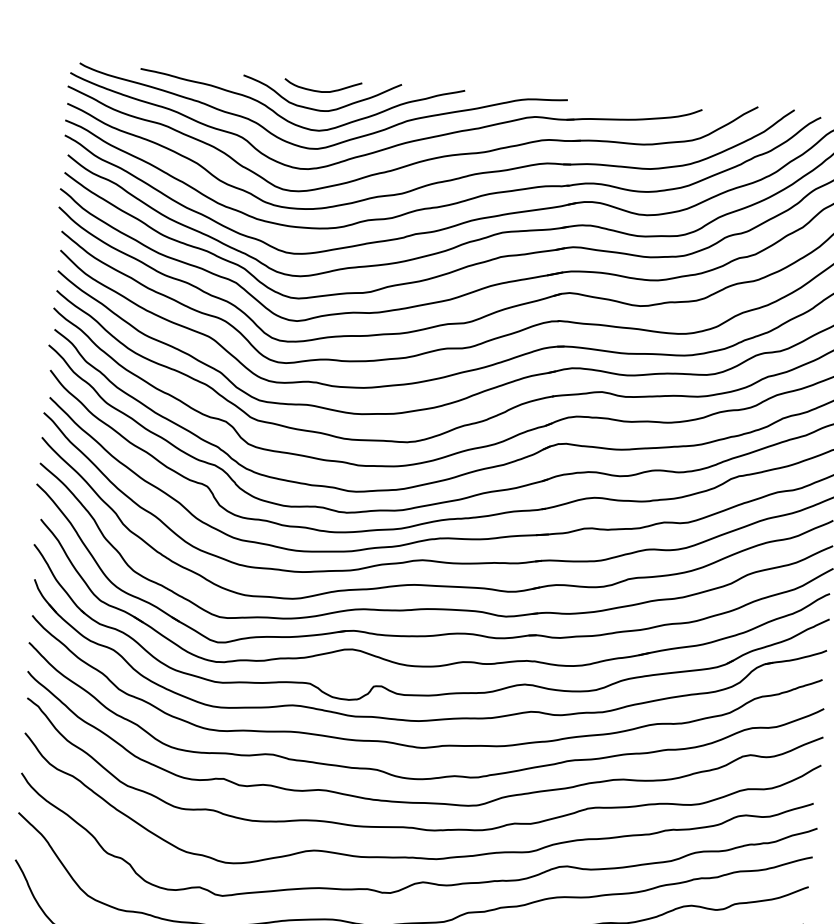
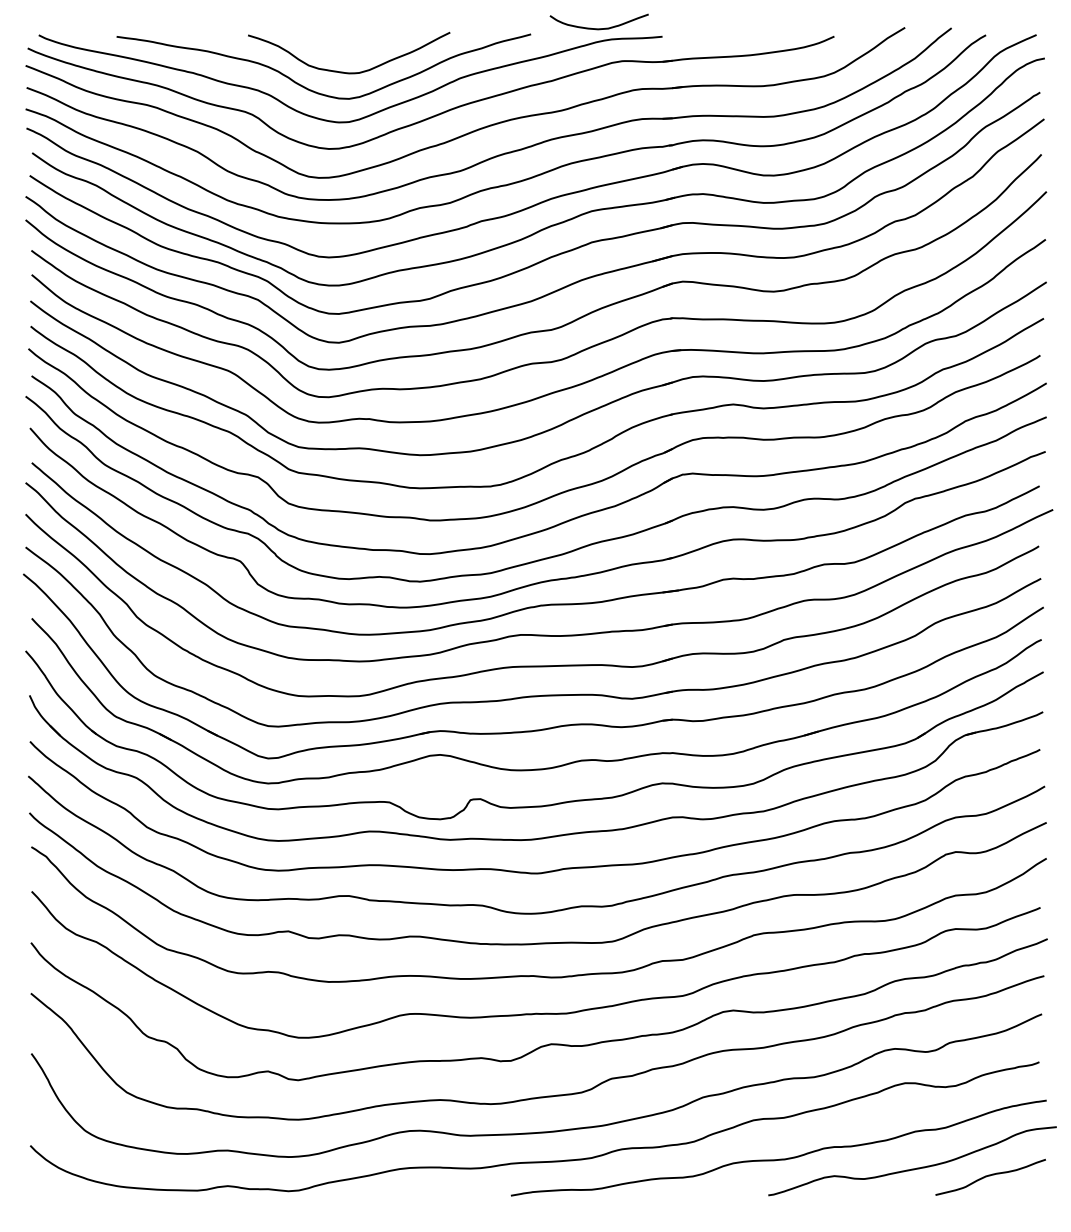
curve: (322, 91) -> (598, 28), moved

